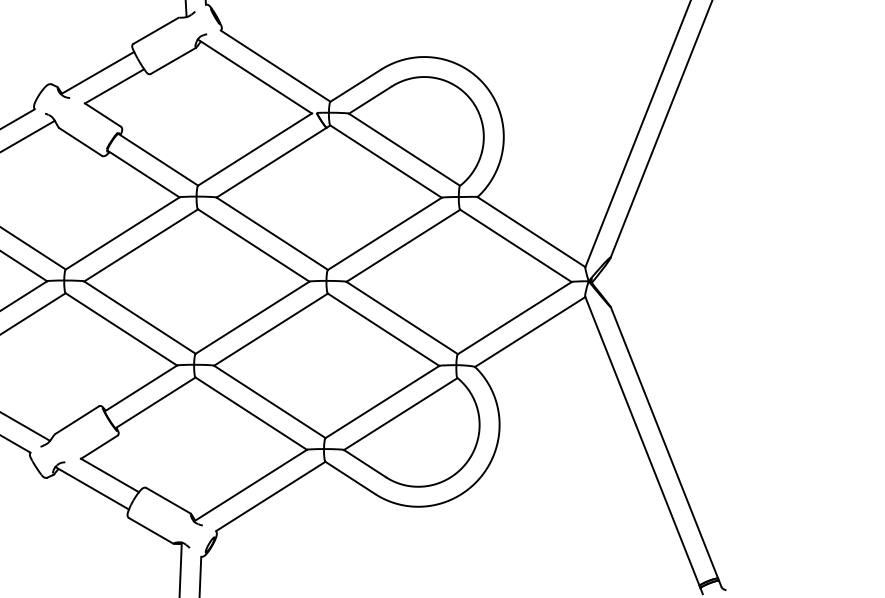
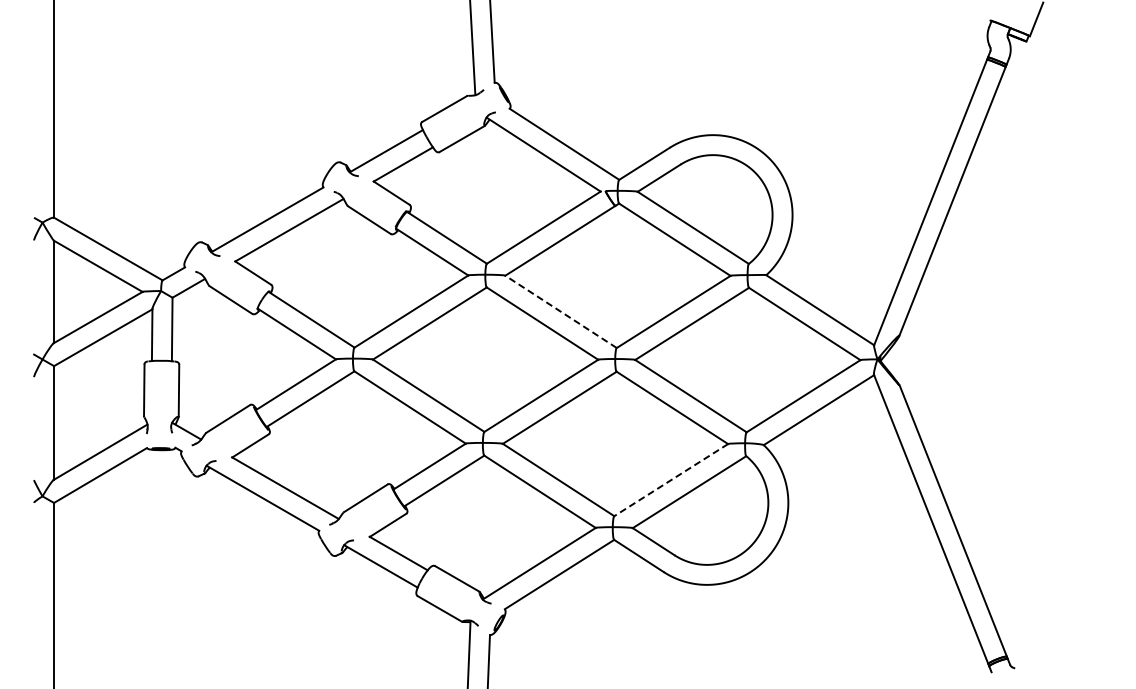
line: (271, 233) -> (560, 311), solid -> dashed
line: (381, 402) -> (670, 480), solid -> dashed

